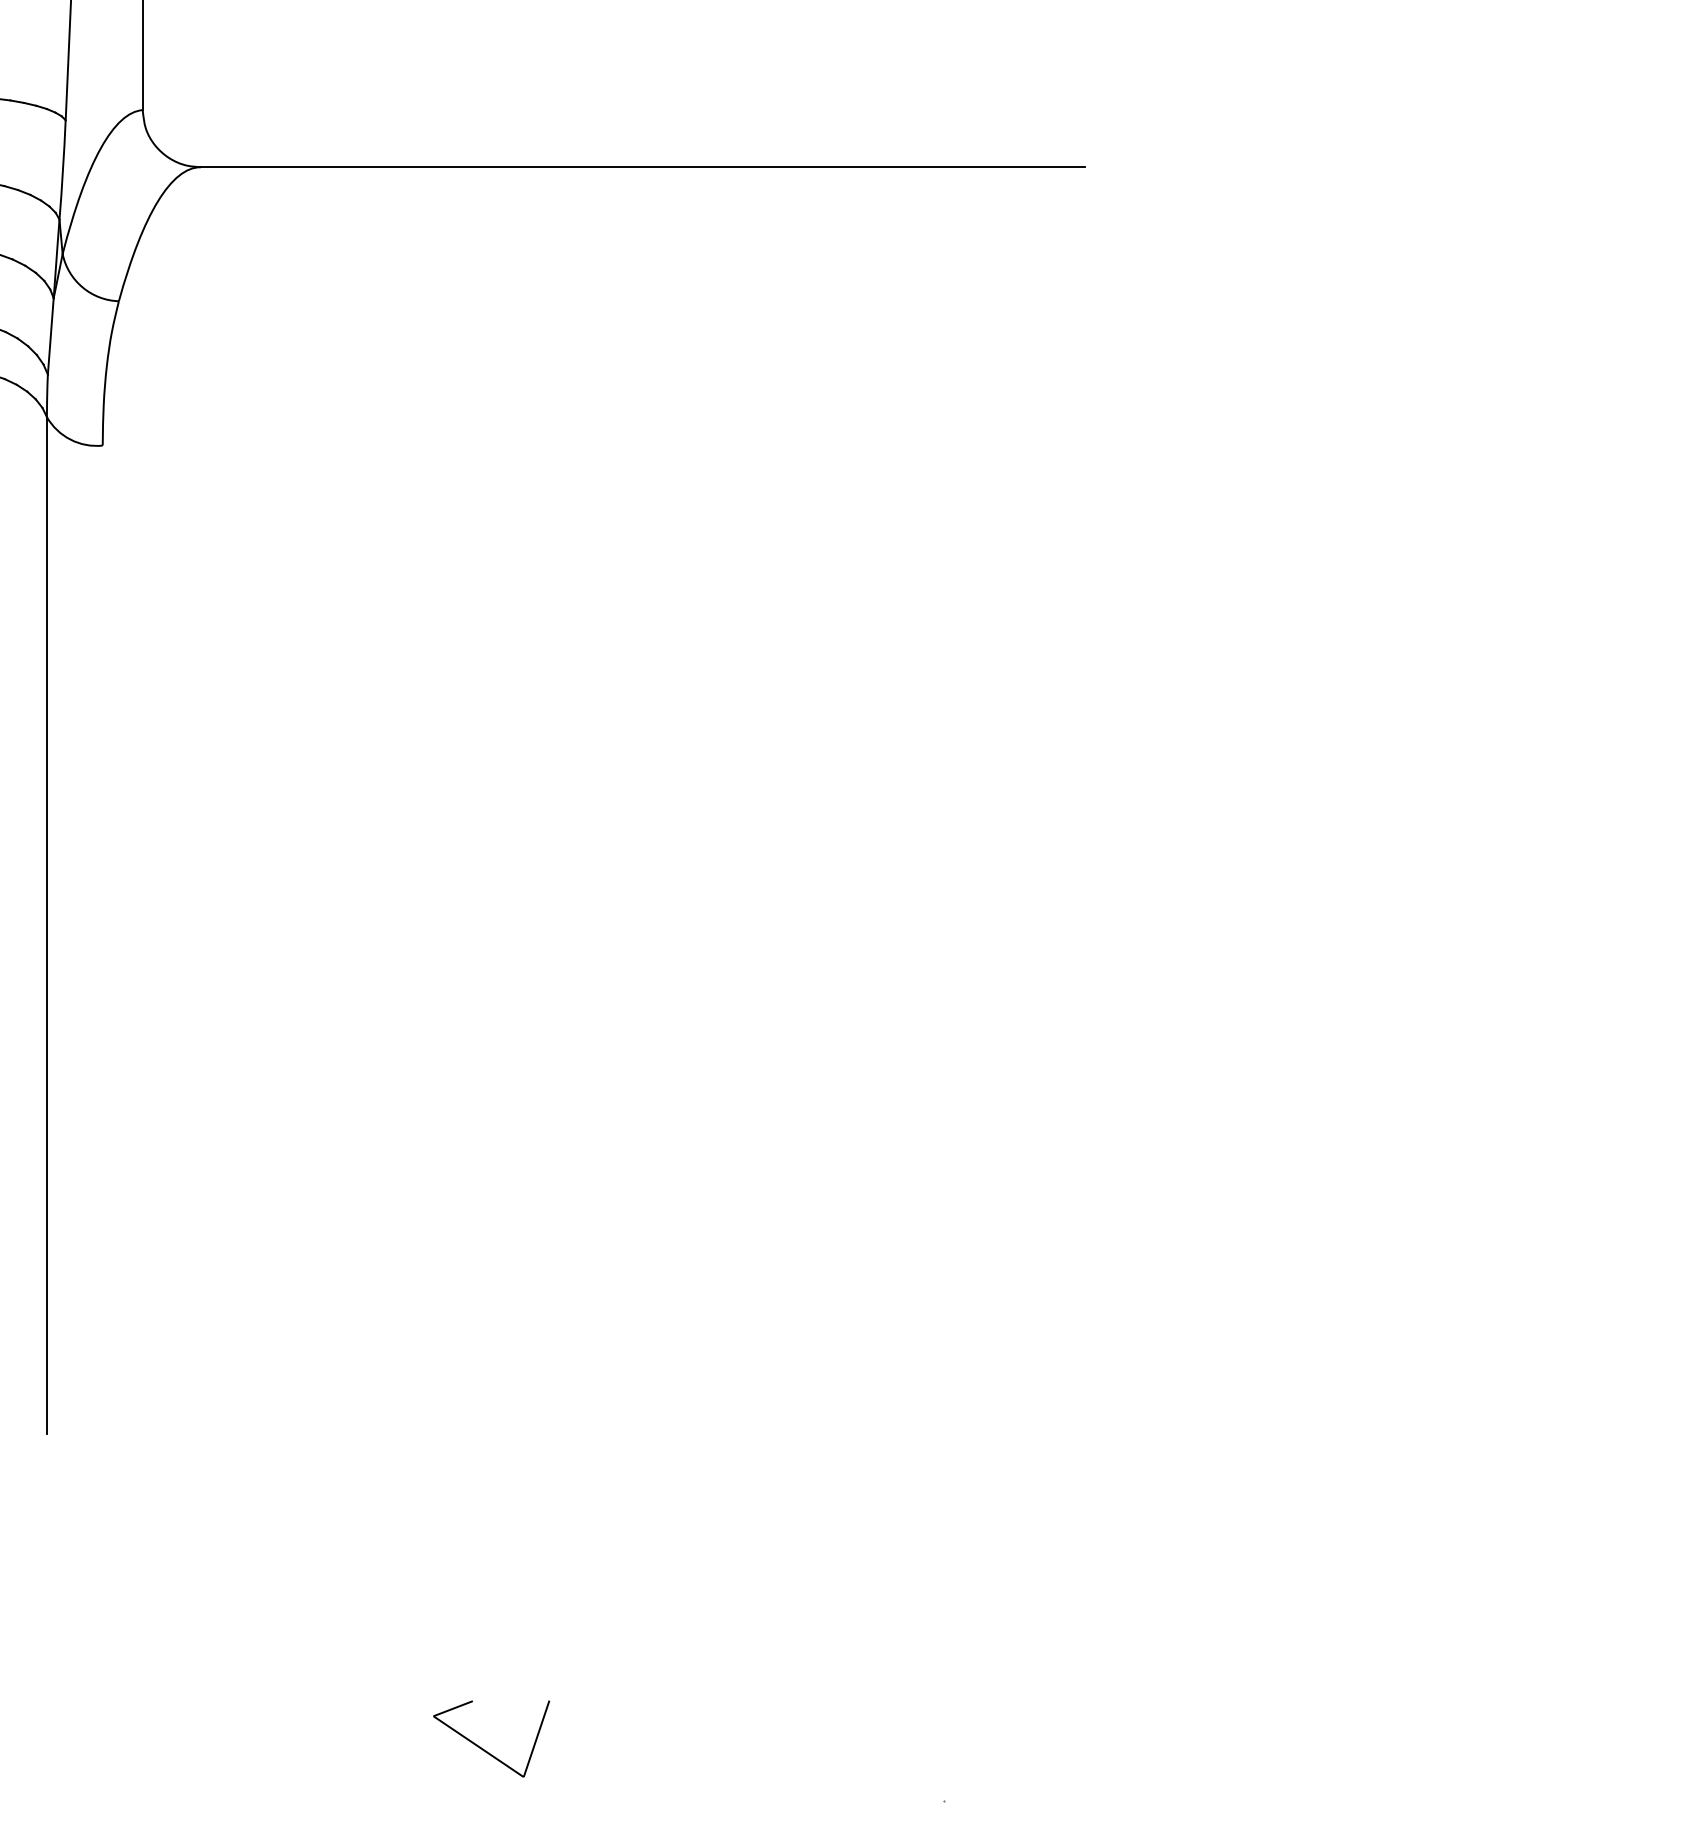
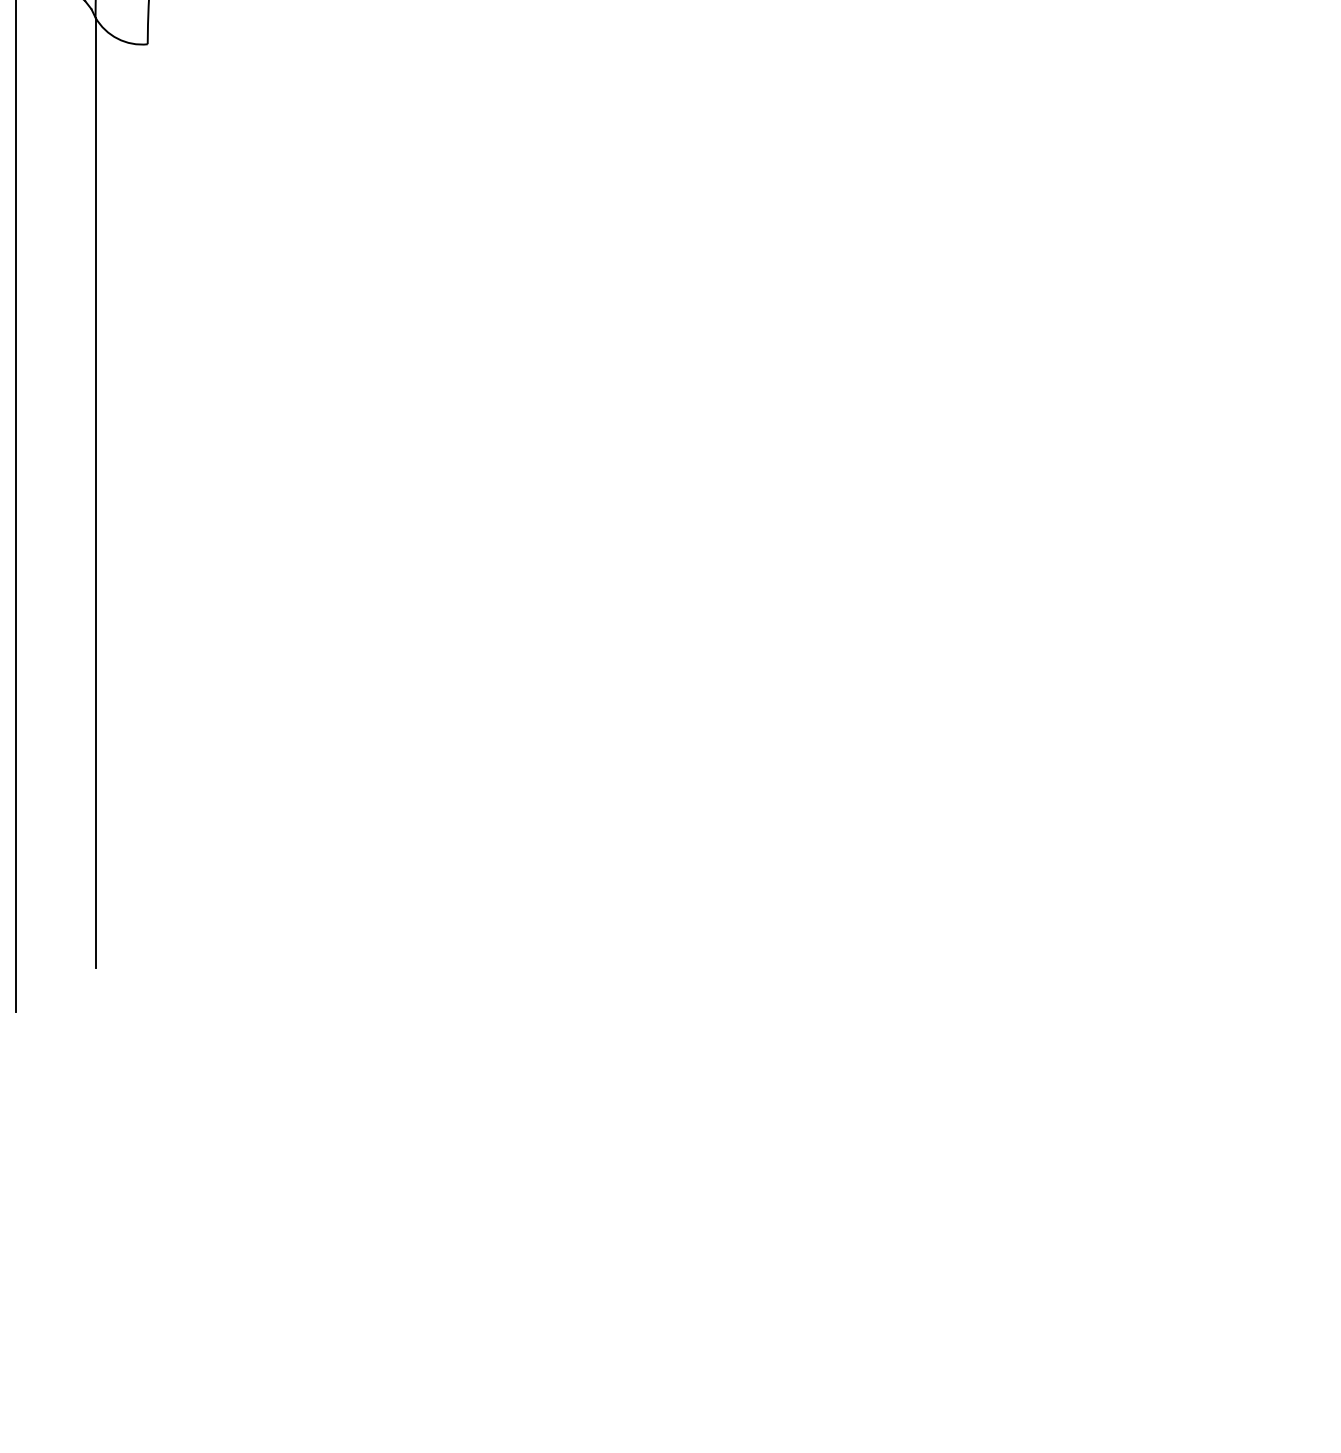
hatch: (688, 1750) -> (695, 1264), removed

